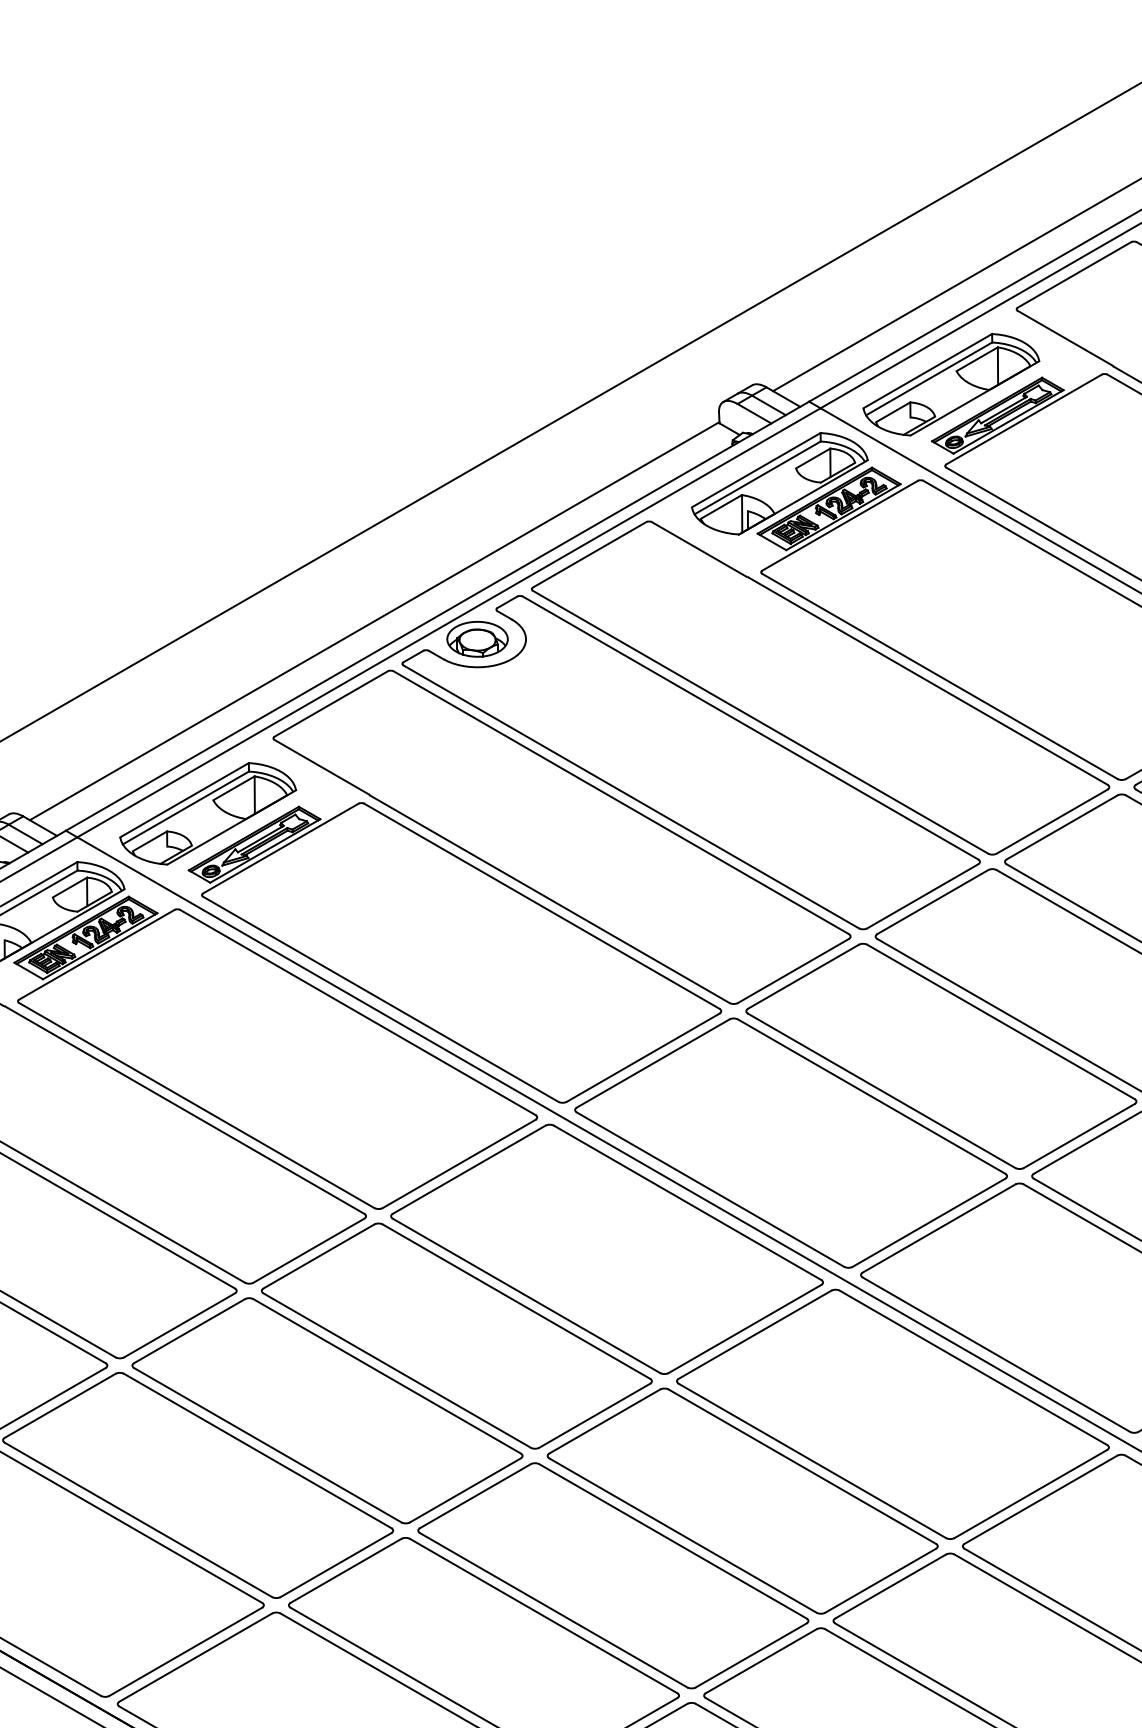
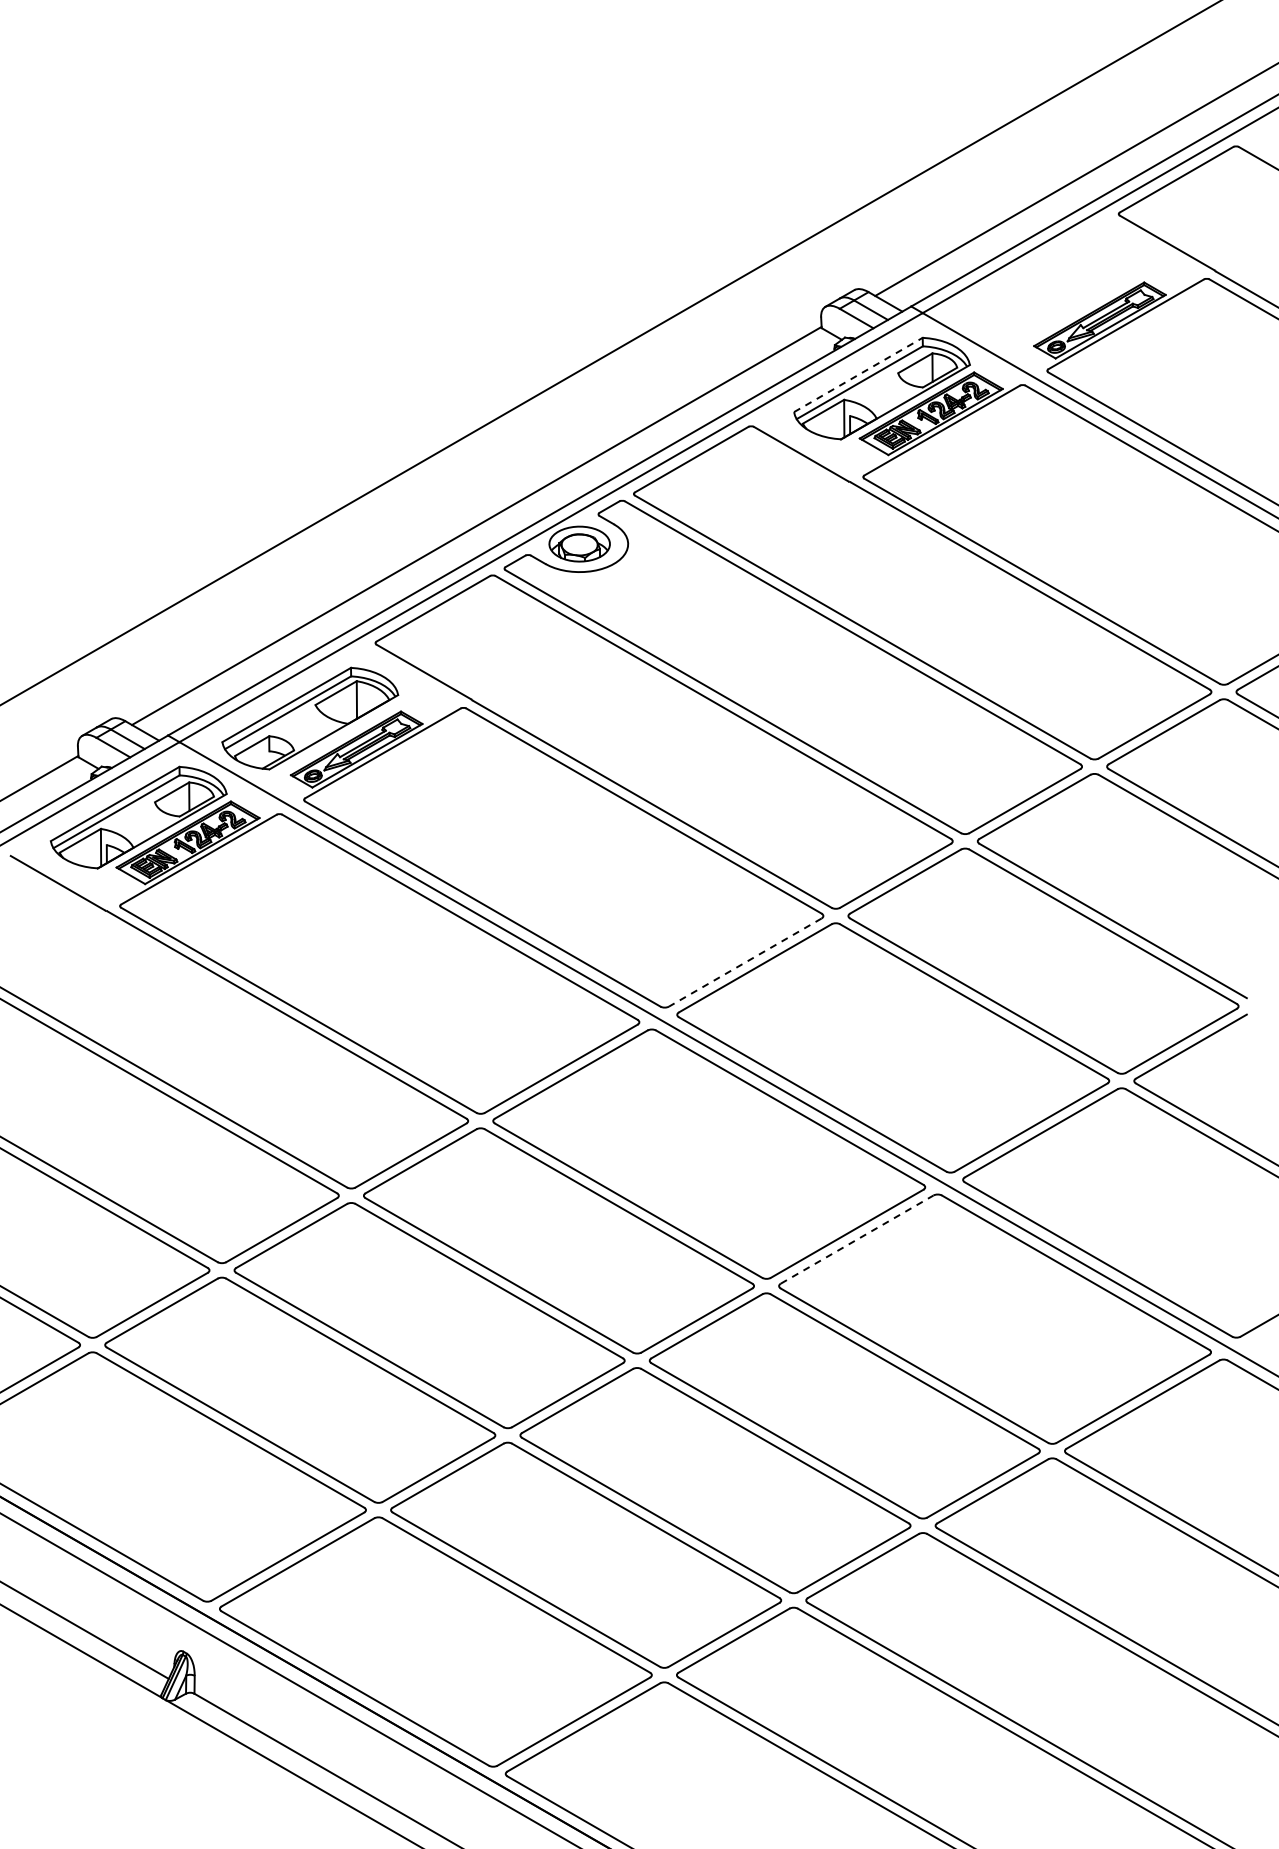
part: (951, 384) -> (1053, 289), removed
line: (756, 469) -> (858, 374), solid -> dashed
line: (642, 1057) -> (744, 962), solid -> dashed
line: (755, 1334) -> (857, 1239), solid -> dashed

